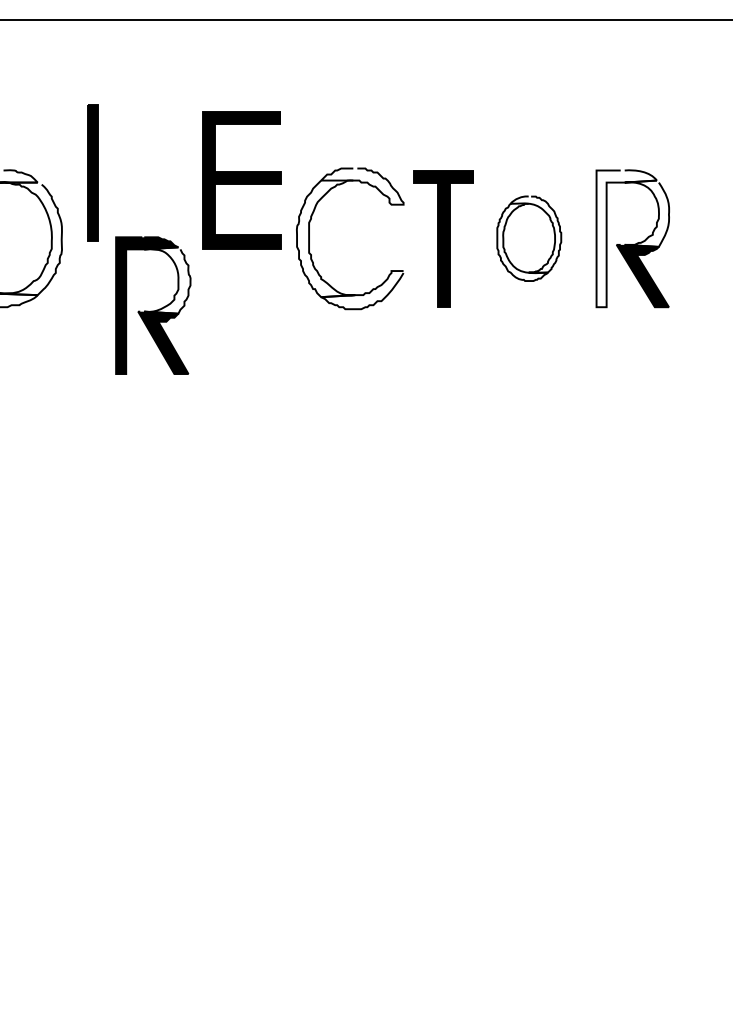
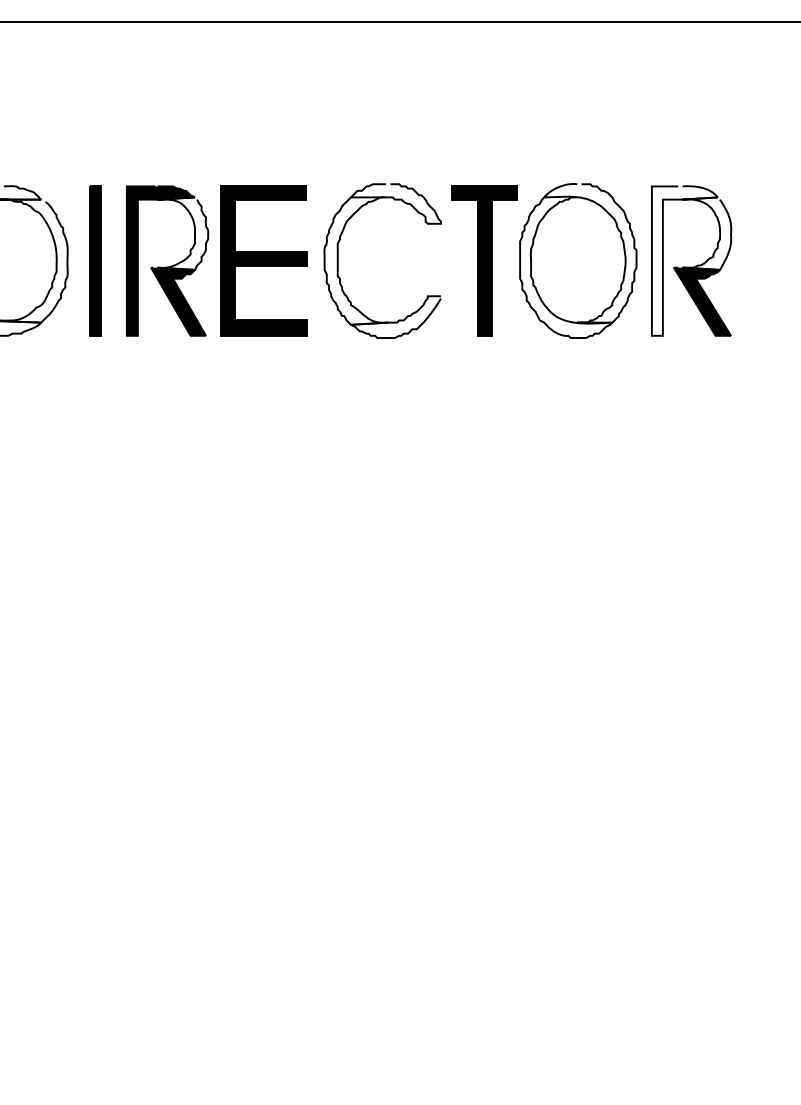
part: (93, 172) -> (95, 260), moved
part: (241, 179) -> (263, 260), moved
part: (529, 238) -> (578, 260), size x1.67
part: (153, 305) -> (167, 260), moved

